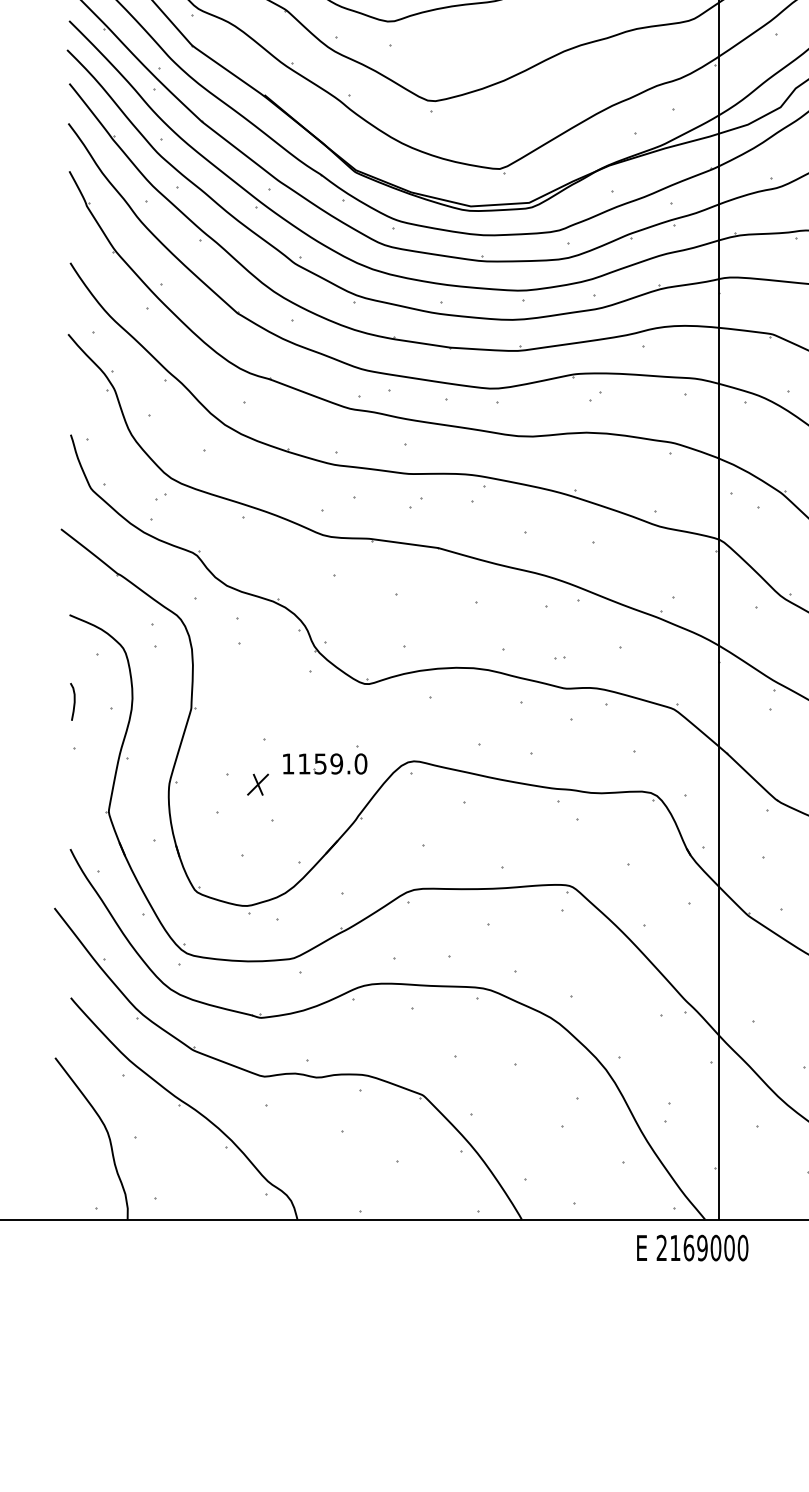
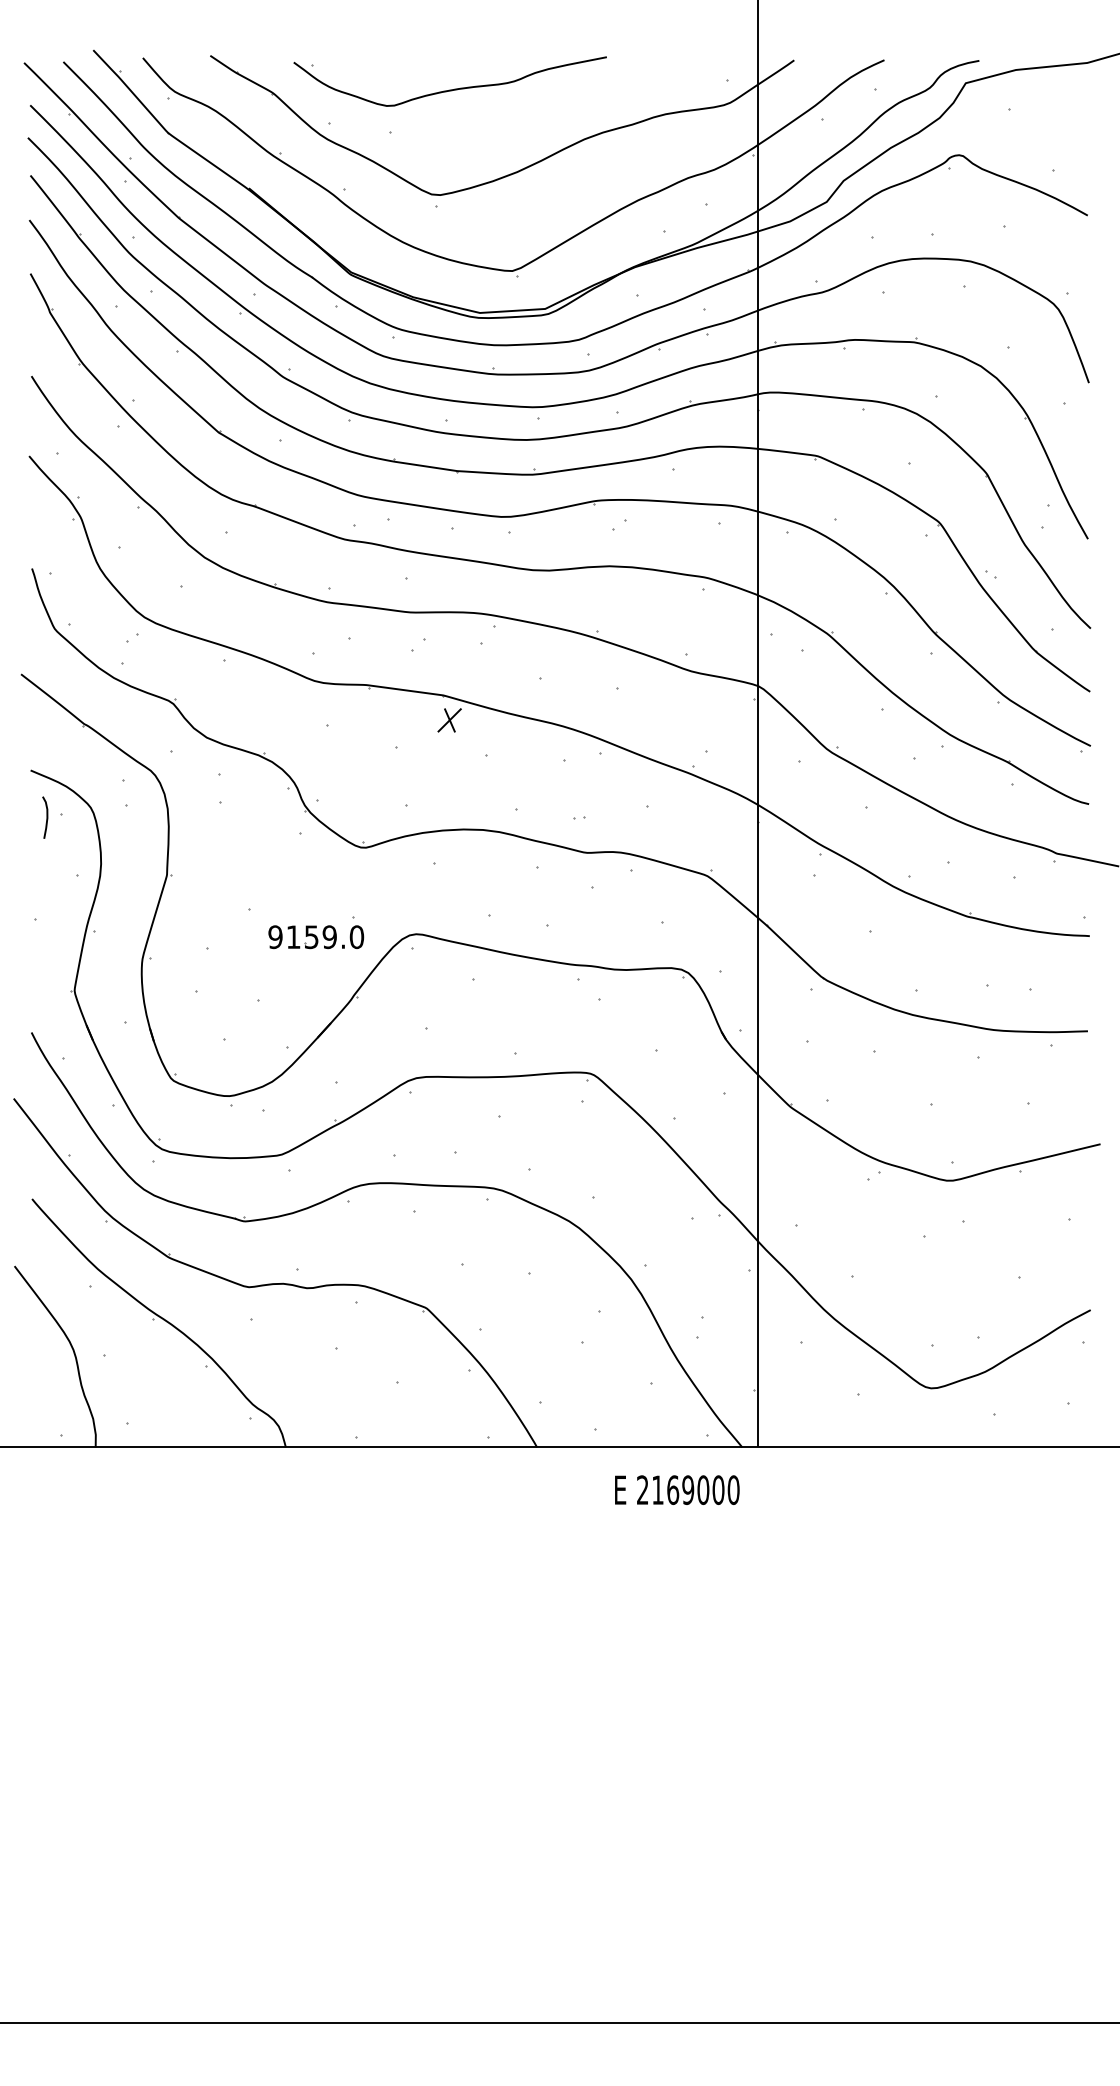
curve: (73, 701) -> (46, 817), moved
text: (288, 764) -> (275, 937), 1159.0 -> 9159.0
part: (257, 784) -> (449, 720), moved
text: (692, 1247) -> (677, 1489), moved

